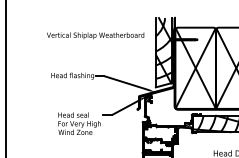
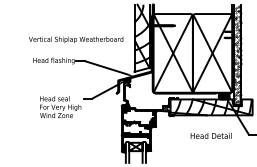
text: (95, 35) -> (76, 39), moved

